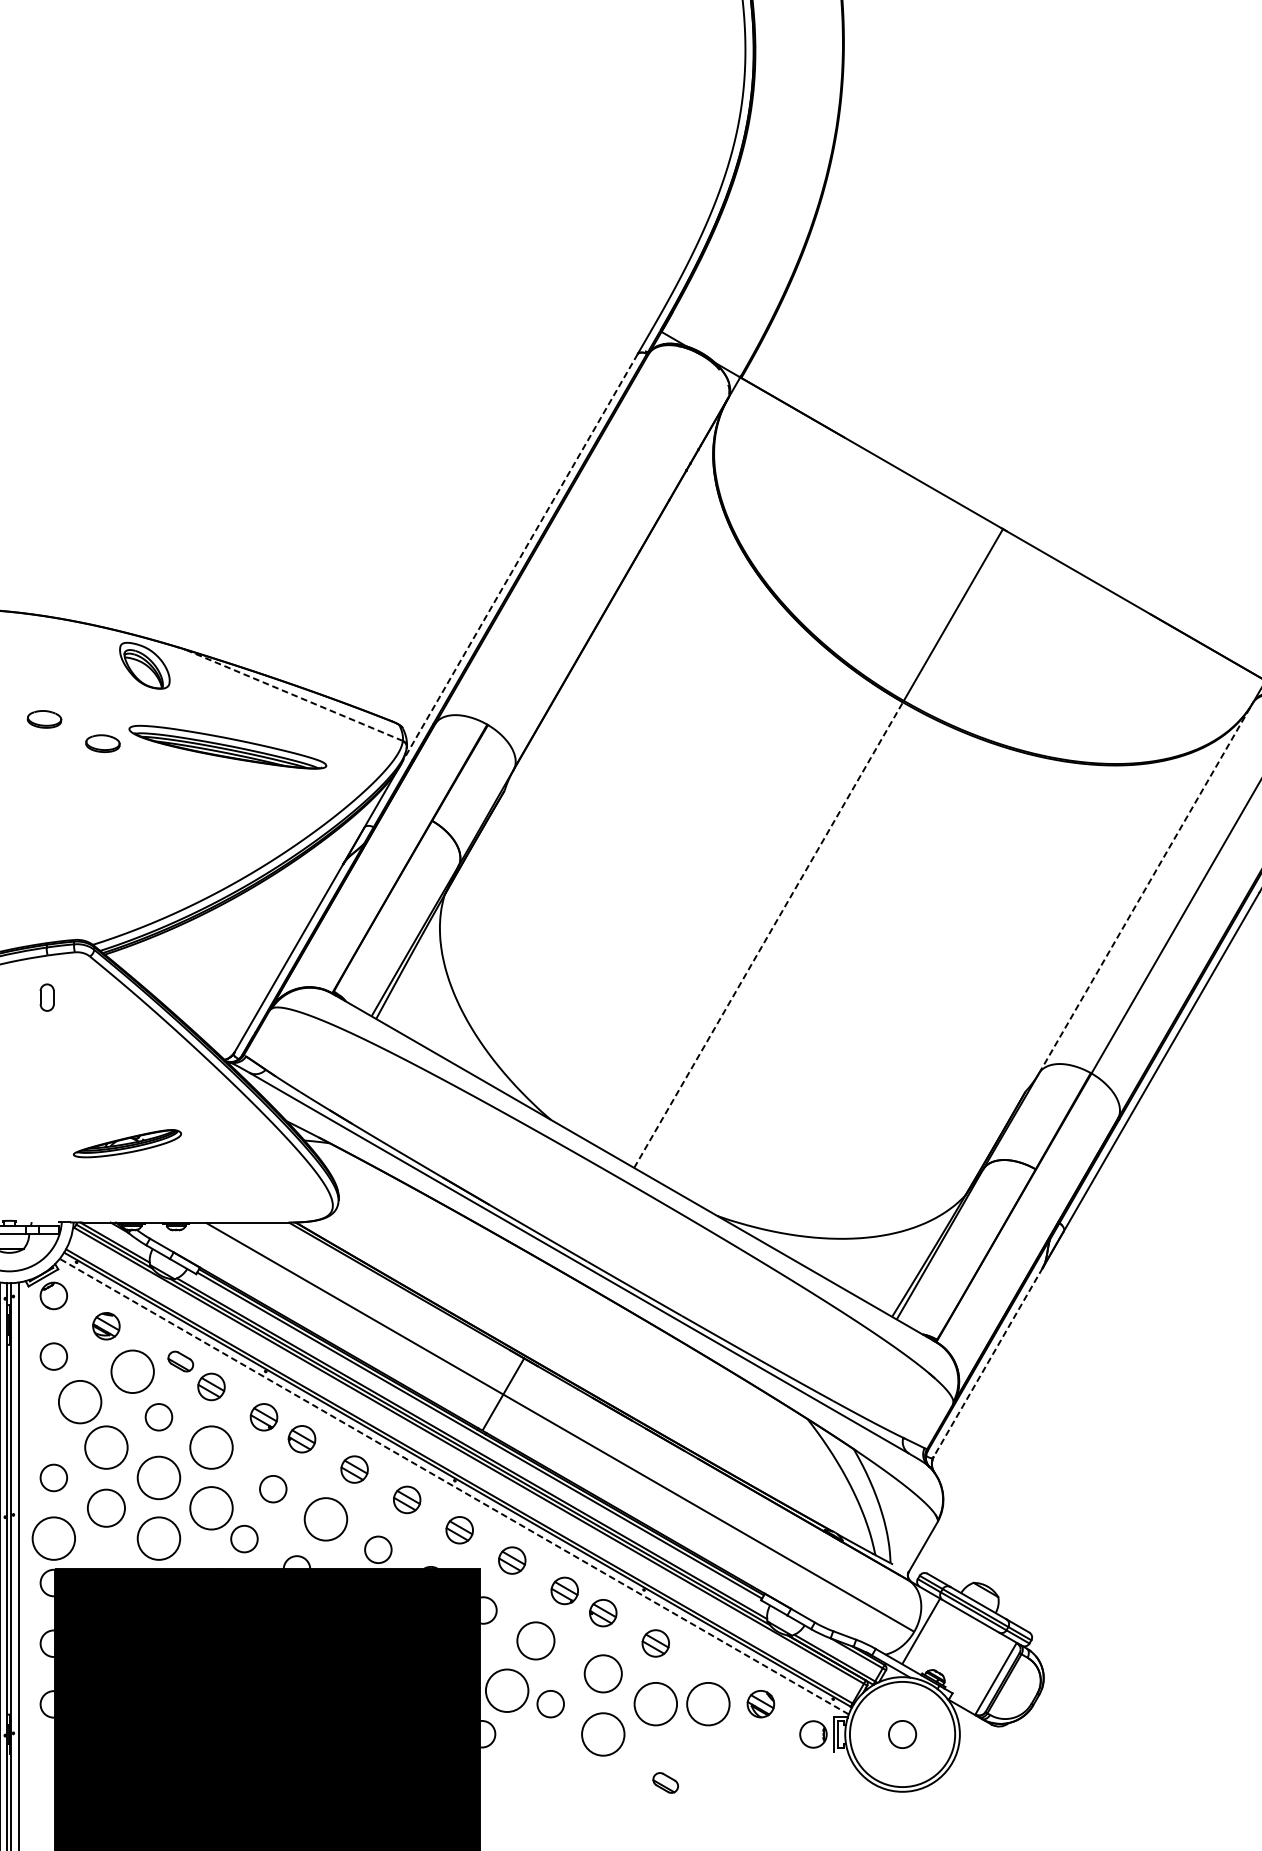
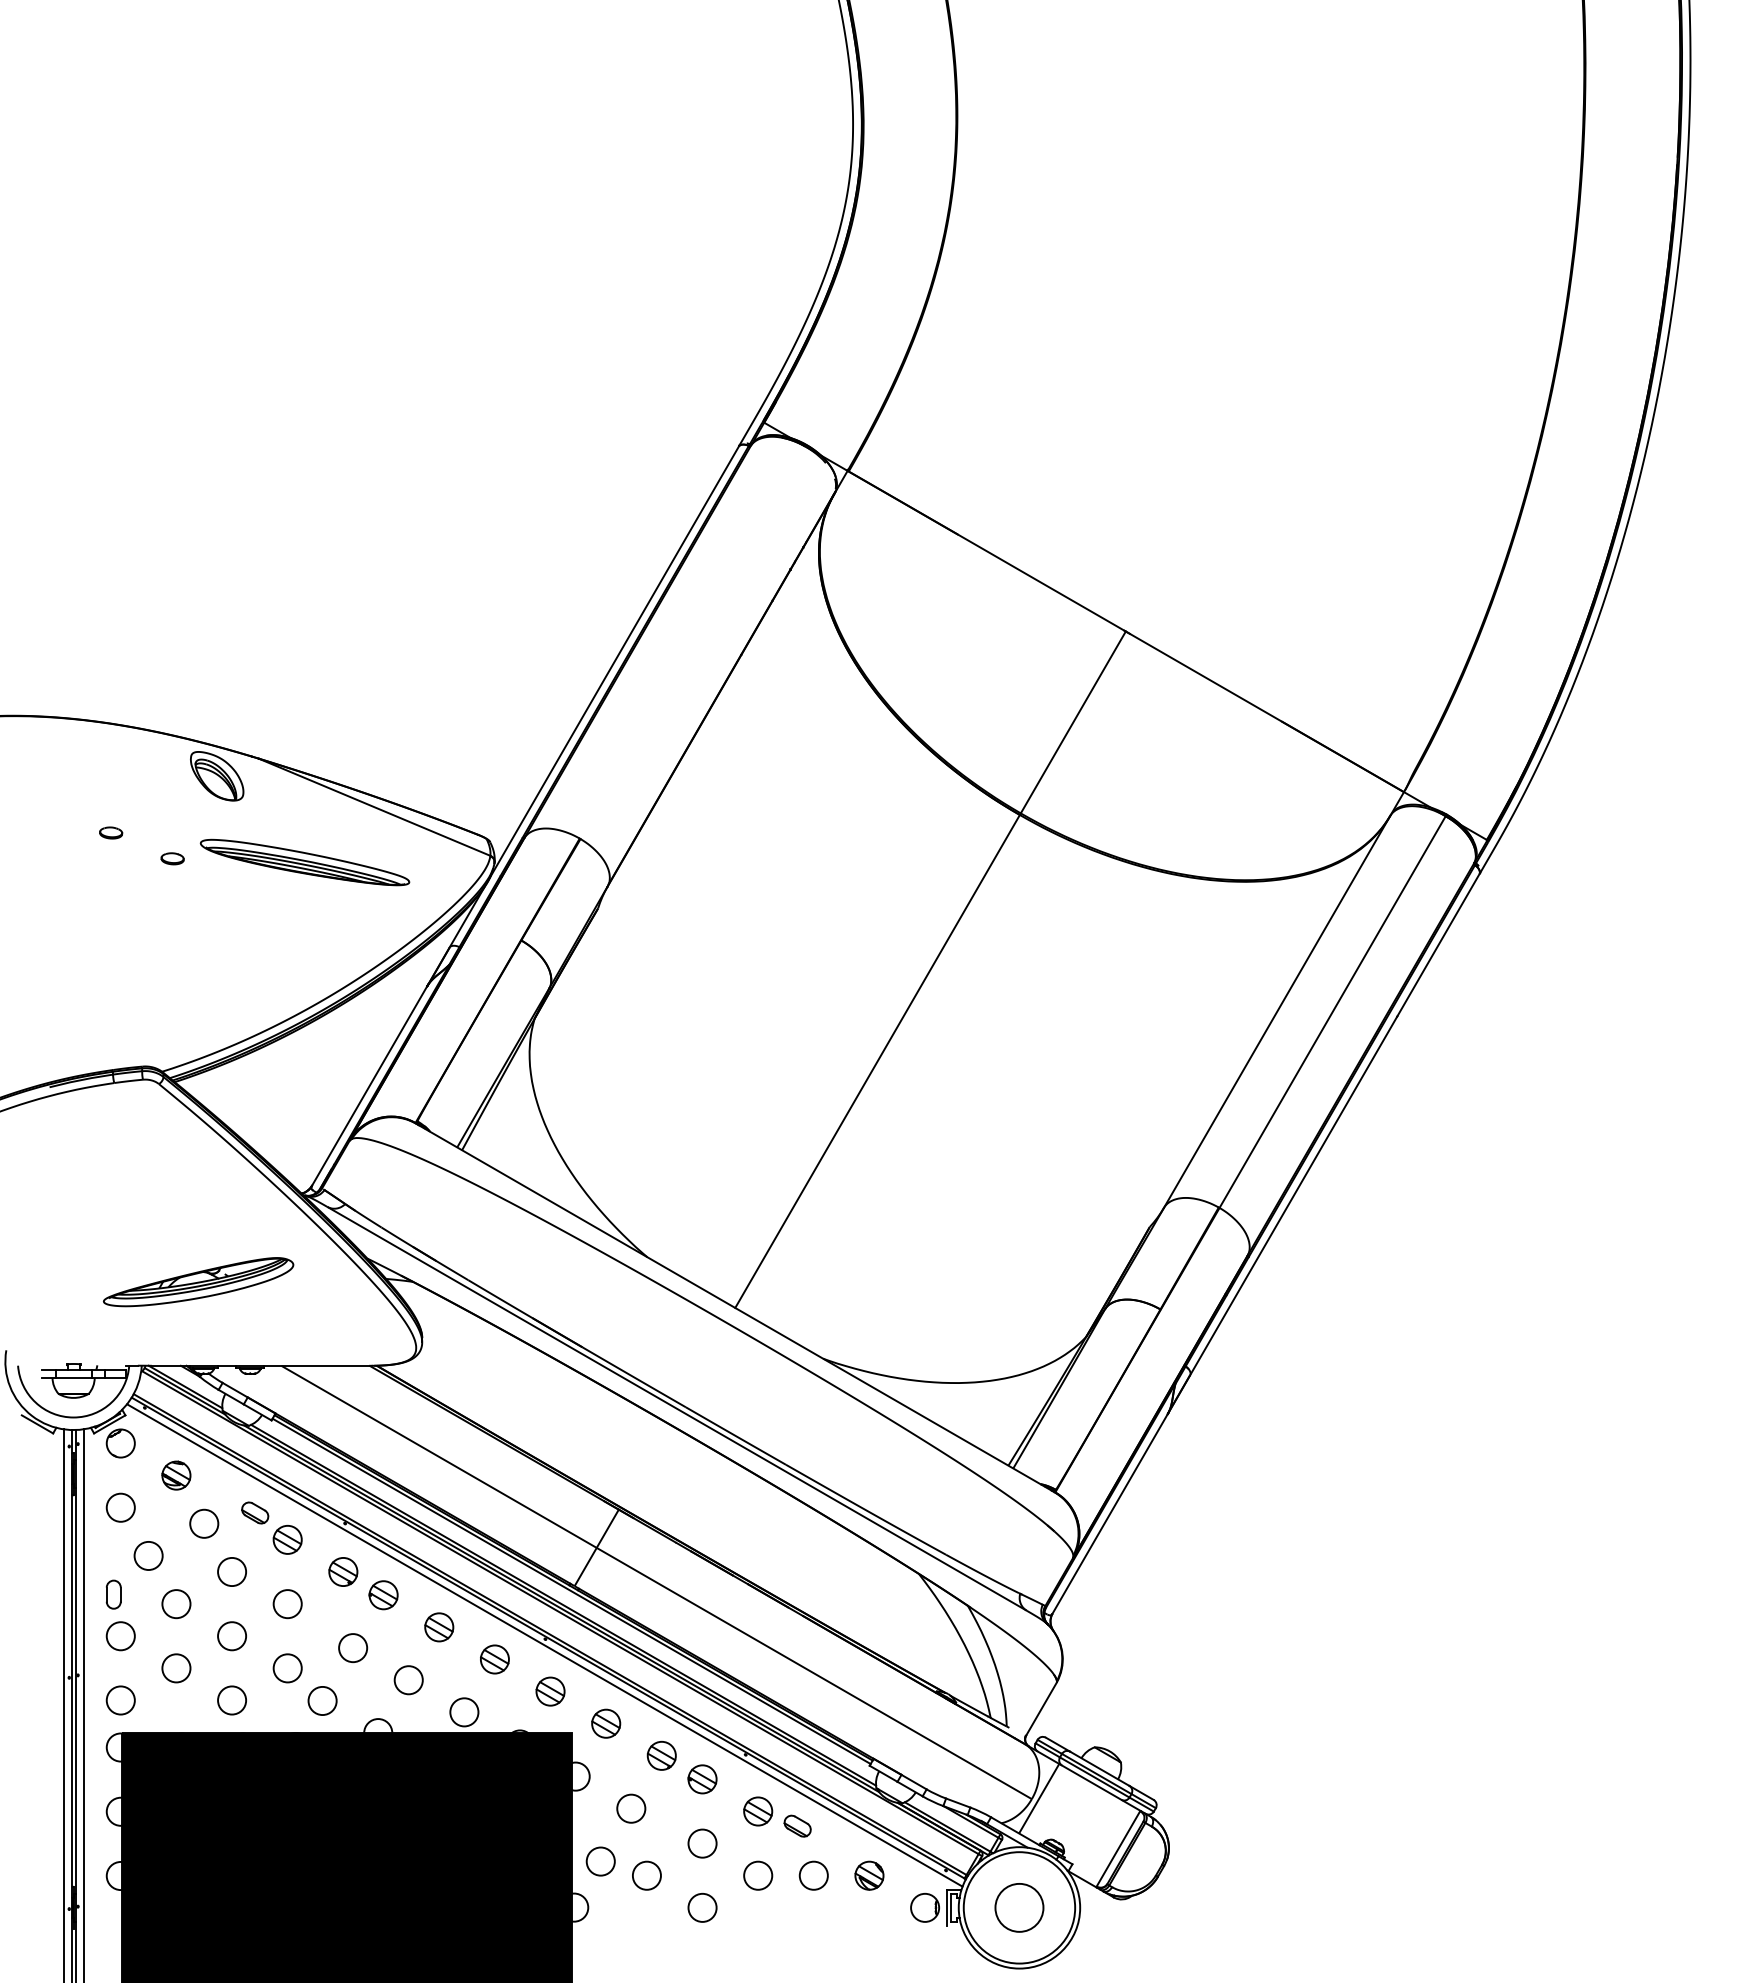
line: (520, 557) -> (614, 661), dashed -> solid
line: (293, 695) -> (374, 807), dashed -> solid
part: (45, 718) -> (111, 832), size x0.62
part: (102, 743) -> (172, 858), size x0.62
line: (1146, 887) -> (1277, 1011), dashed -> solid
line: (769, 934) -> (878, 1060), dashed -> solid
part: (46, 997) -> (113, 1594), moved
part: (127, 1143) -> (198, 1282), size x1.67
line: (988, 1362) -> (1110, 1514), dashed -> solid
circle: (132, 1371) -> (204, 1523), size x0.62
circle: (80, 1401) -> (148, 1555), size x0.62
circle: (106, 1447) -> (176, 1604), size x0.62
circle: (211, 1447) -> (287, 1604), size x0.62
circle: (159, 1478) -> (232, 1636), size x0.62
line: (454, 1486) -> (544, 1645), dashed -> solid
circle: (106, 1508) -> (176, 1668), size x0.71
circle: (211, 1508) -> (287, 1668), size x0.62
circle: (325, 1519) -> (408, 1680), size x0.62
circle: (53, 1538) -> (120, 1700), size x0.62
circle: (159, 1538) -> (232, 1700), size x0.62
circle: (536, 1640) -> (631, 1808), size x0.71
circle: (603, 1673) -> (702, 1843), size x0.71
circle: (506, 1690) -> (600, 1861), size x0.62
circle: (656, 1703) -> (758, 1875), size x0.62
circle: (708, 1703) -> (813, 1875), size x0.62
circle: (603, 1734) -> (702, 1907), size x0.62
circle: (902, 1734) -> (1019, 1907), size x1.67
part: (665, 1782) -> (797, 1825), moved

